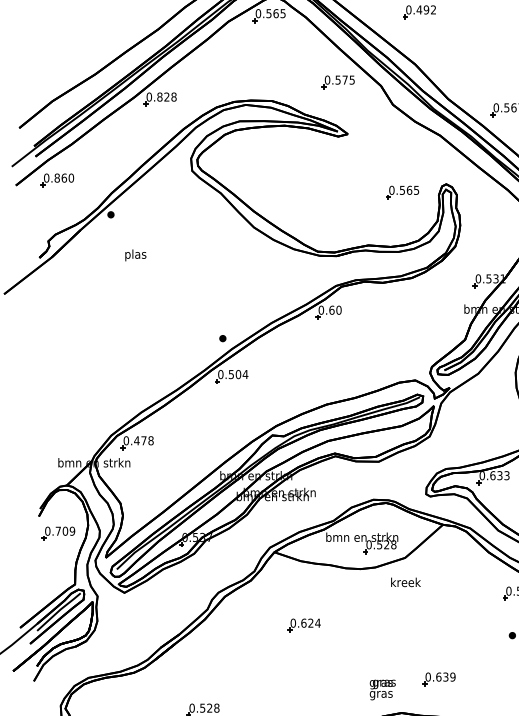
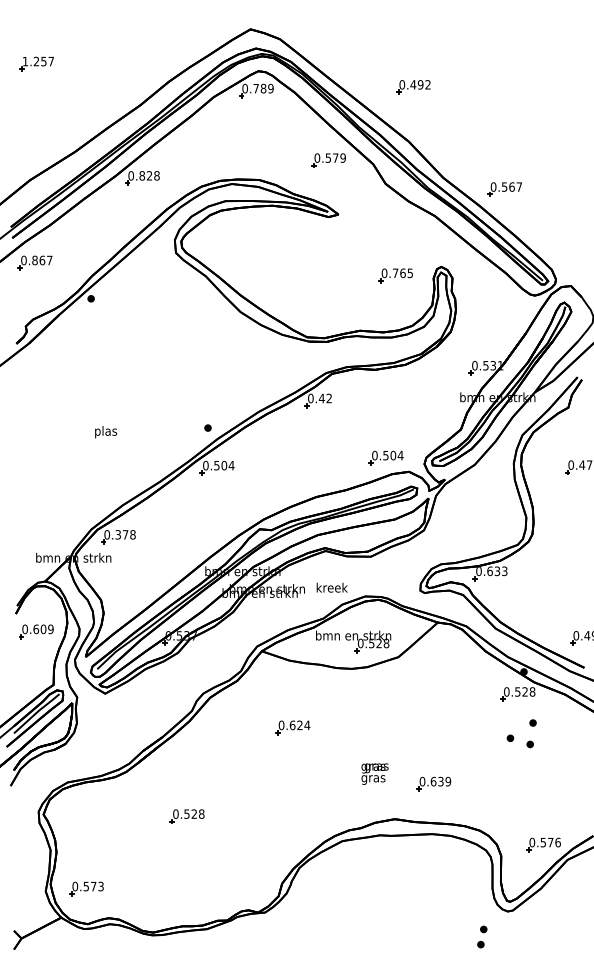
text: (275, 13) -> (263, 88), 0.565 -> 0.789
text: (351, 79) -> (342, 157), 0.575 -> 0.579
text: (71, 178) -> (49, 260), 0.860 -> 0.867
text: (402, 190) -> (395, 273), 0.565 -> 0.765
text: (136, 255) -> (106, 432), moved
text: (335, 310) -> (325, 398), 0.60 -> 0.42
part: (392, 366) -> (385, 457), added
text: (137, 440) -> (118, 534), 0.478 -> 0.378
text: (58, 531) -> (36, 629), 0.709 -> 0.609
text: (405, 582) -> (331, 587), moved
text: (382, 689) -> (374, 773), moved

